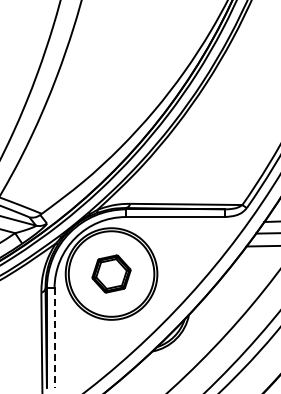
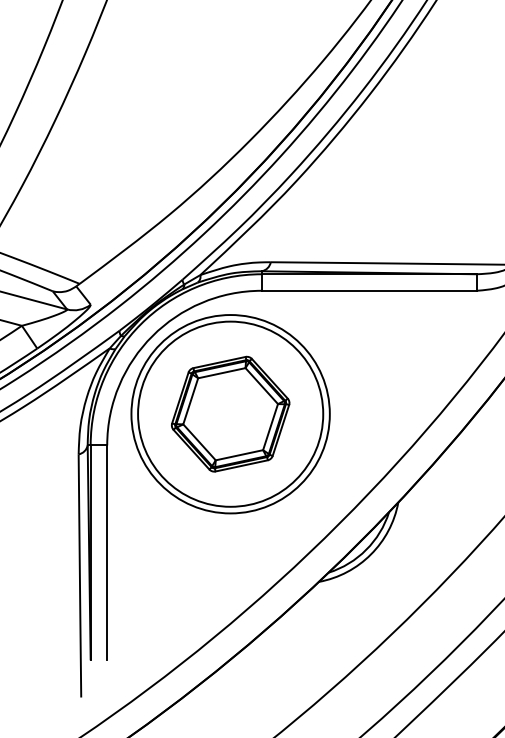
part: (111, 273) -> (230, 413), size x1.43
line: (54, 338) -> (107, 553), dashed -> solid

